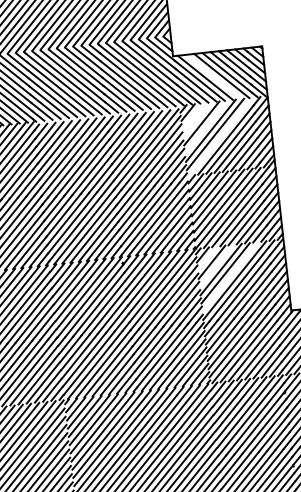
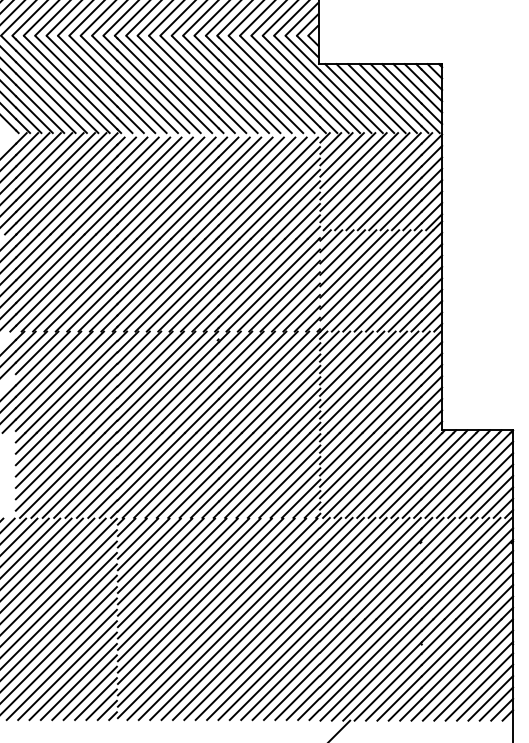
line: (213, 76) -> (370, 98), added
line: (192, 116) -> (336, 149), added
line: (196, 119) -> (341, 154), added
line: (206, 127) -> (353, 166), added
line: (220, 136) -> (371, 181), added
line: (207, 258) -> (334, 346), added
line: (215, 265) -> (345, 357), added
line: (230, 276) -> (363, 374), added

